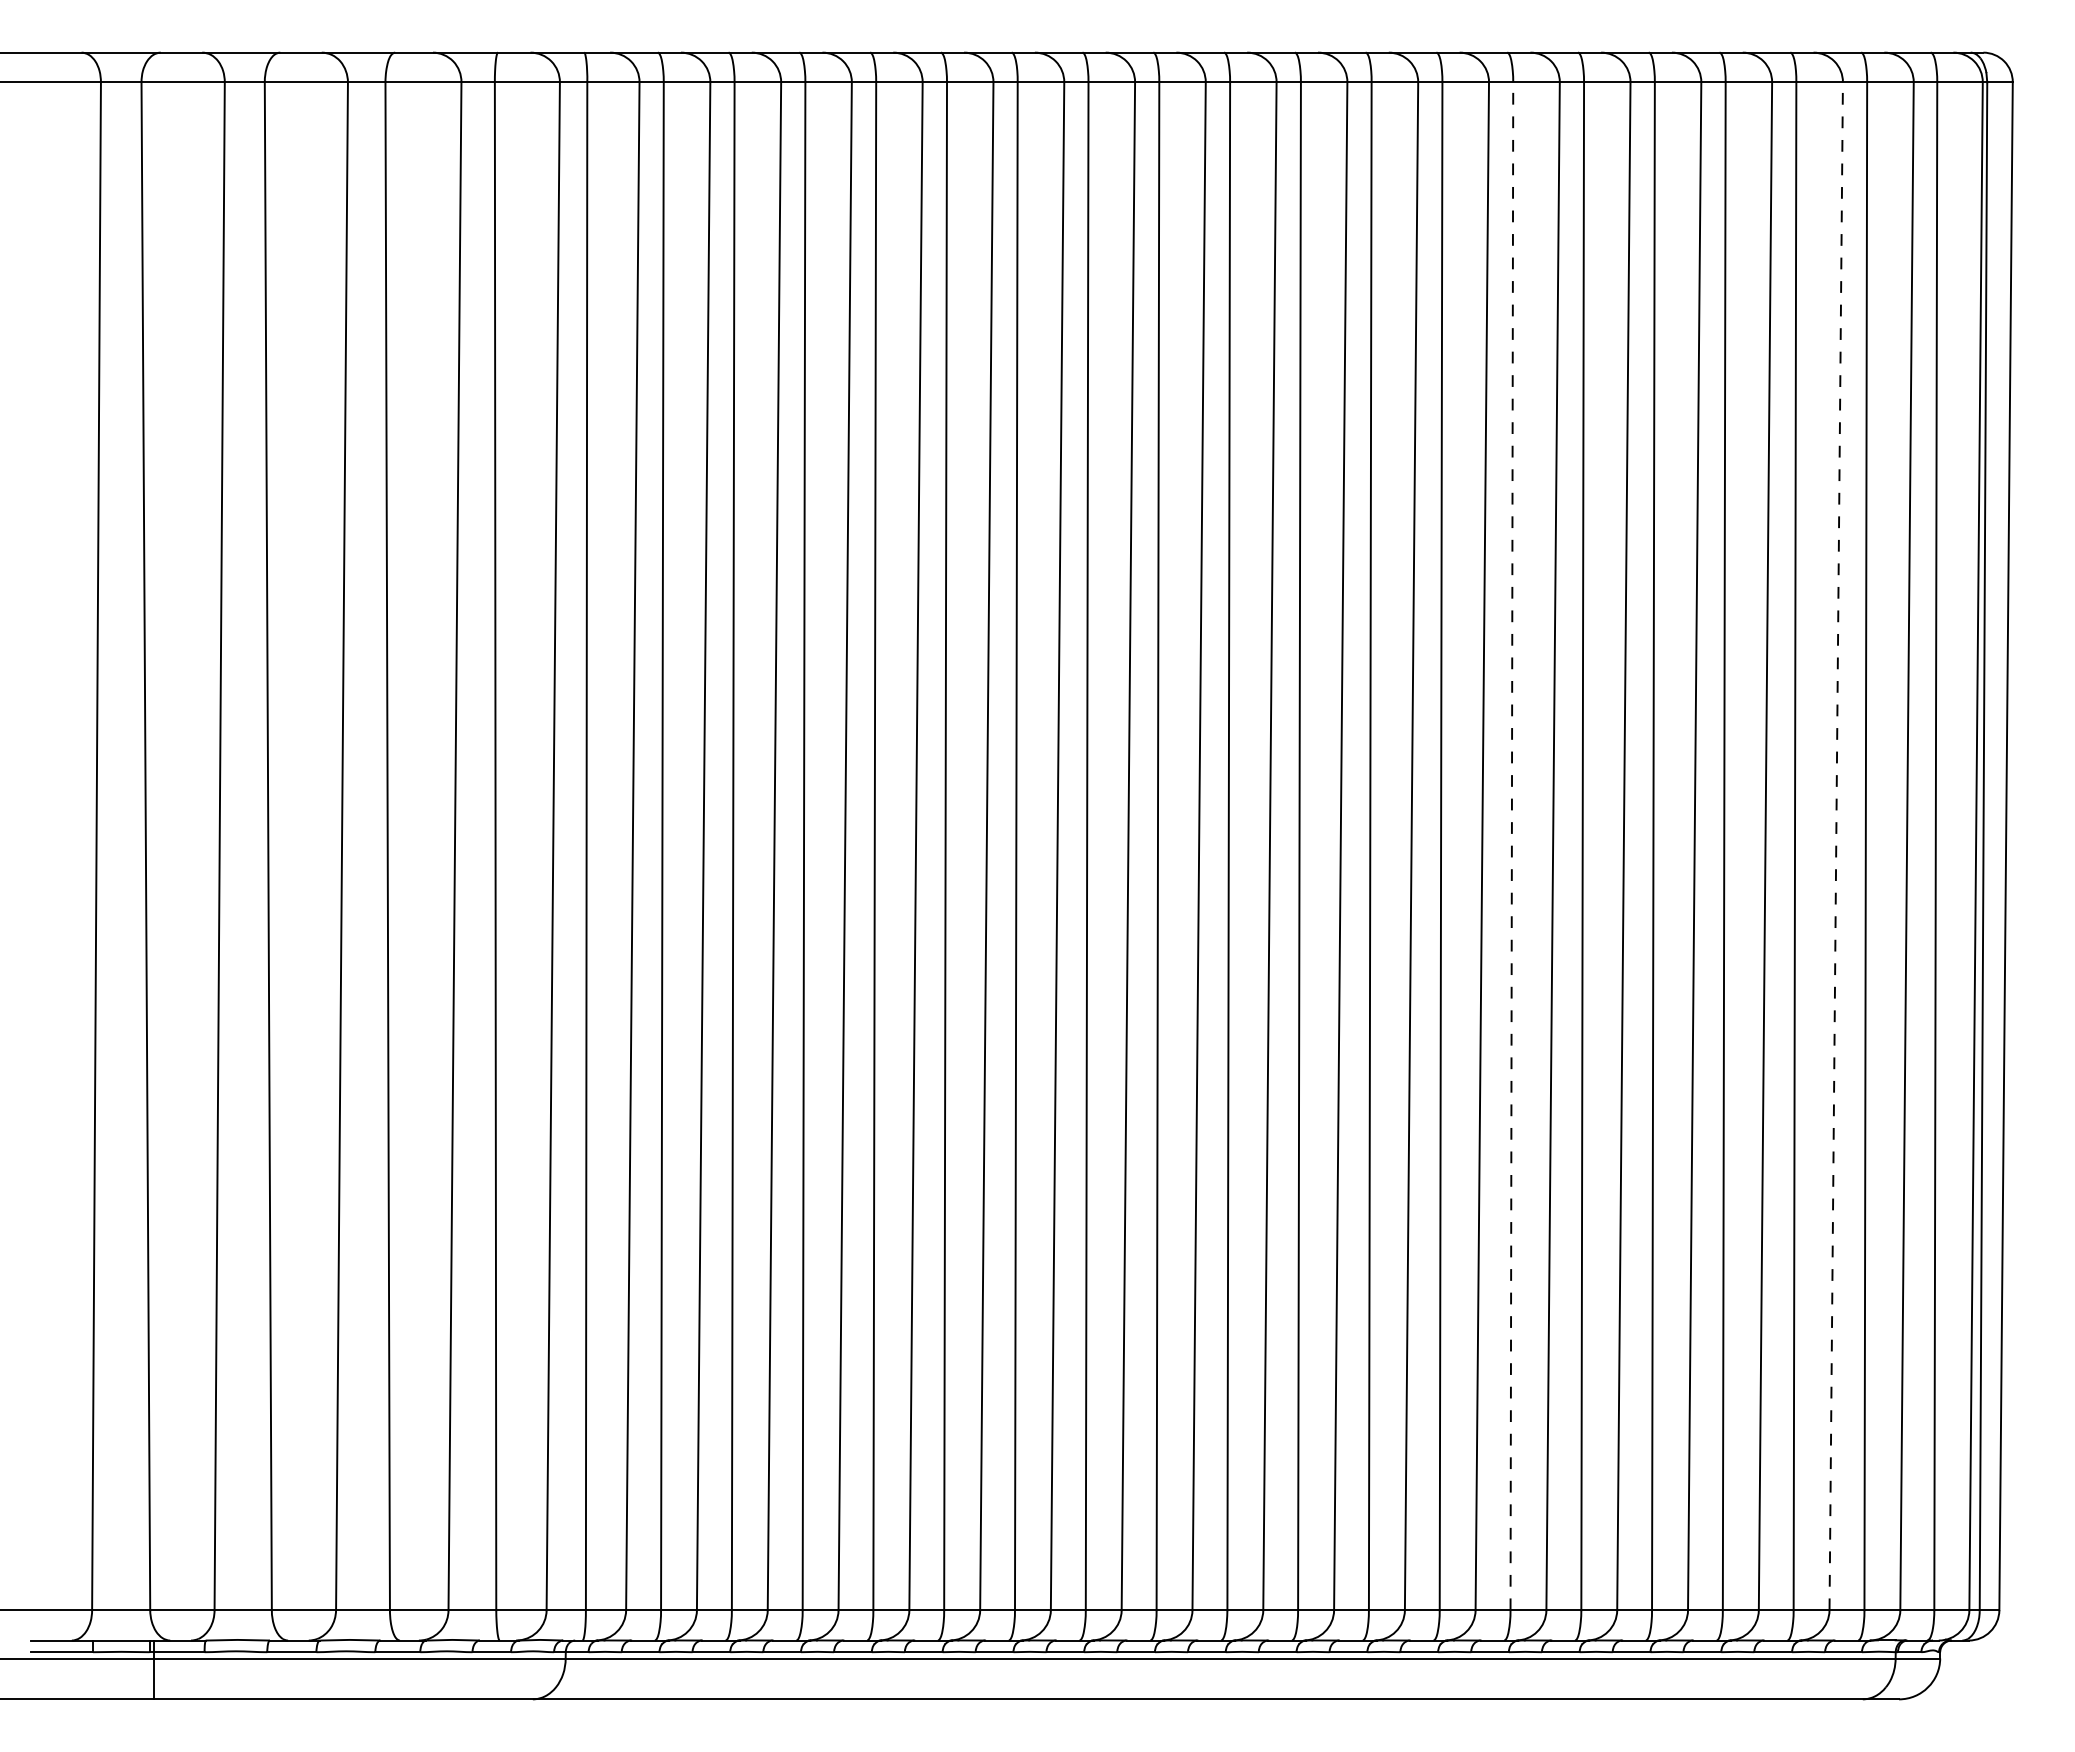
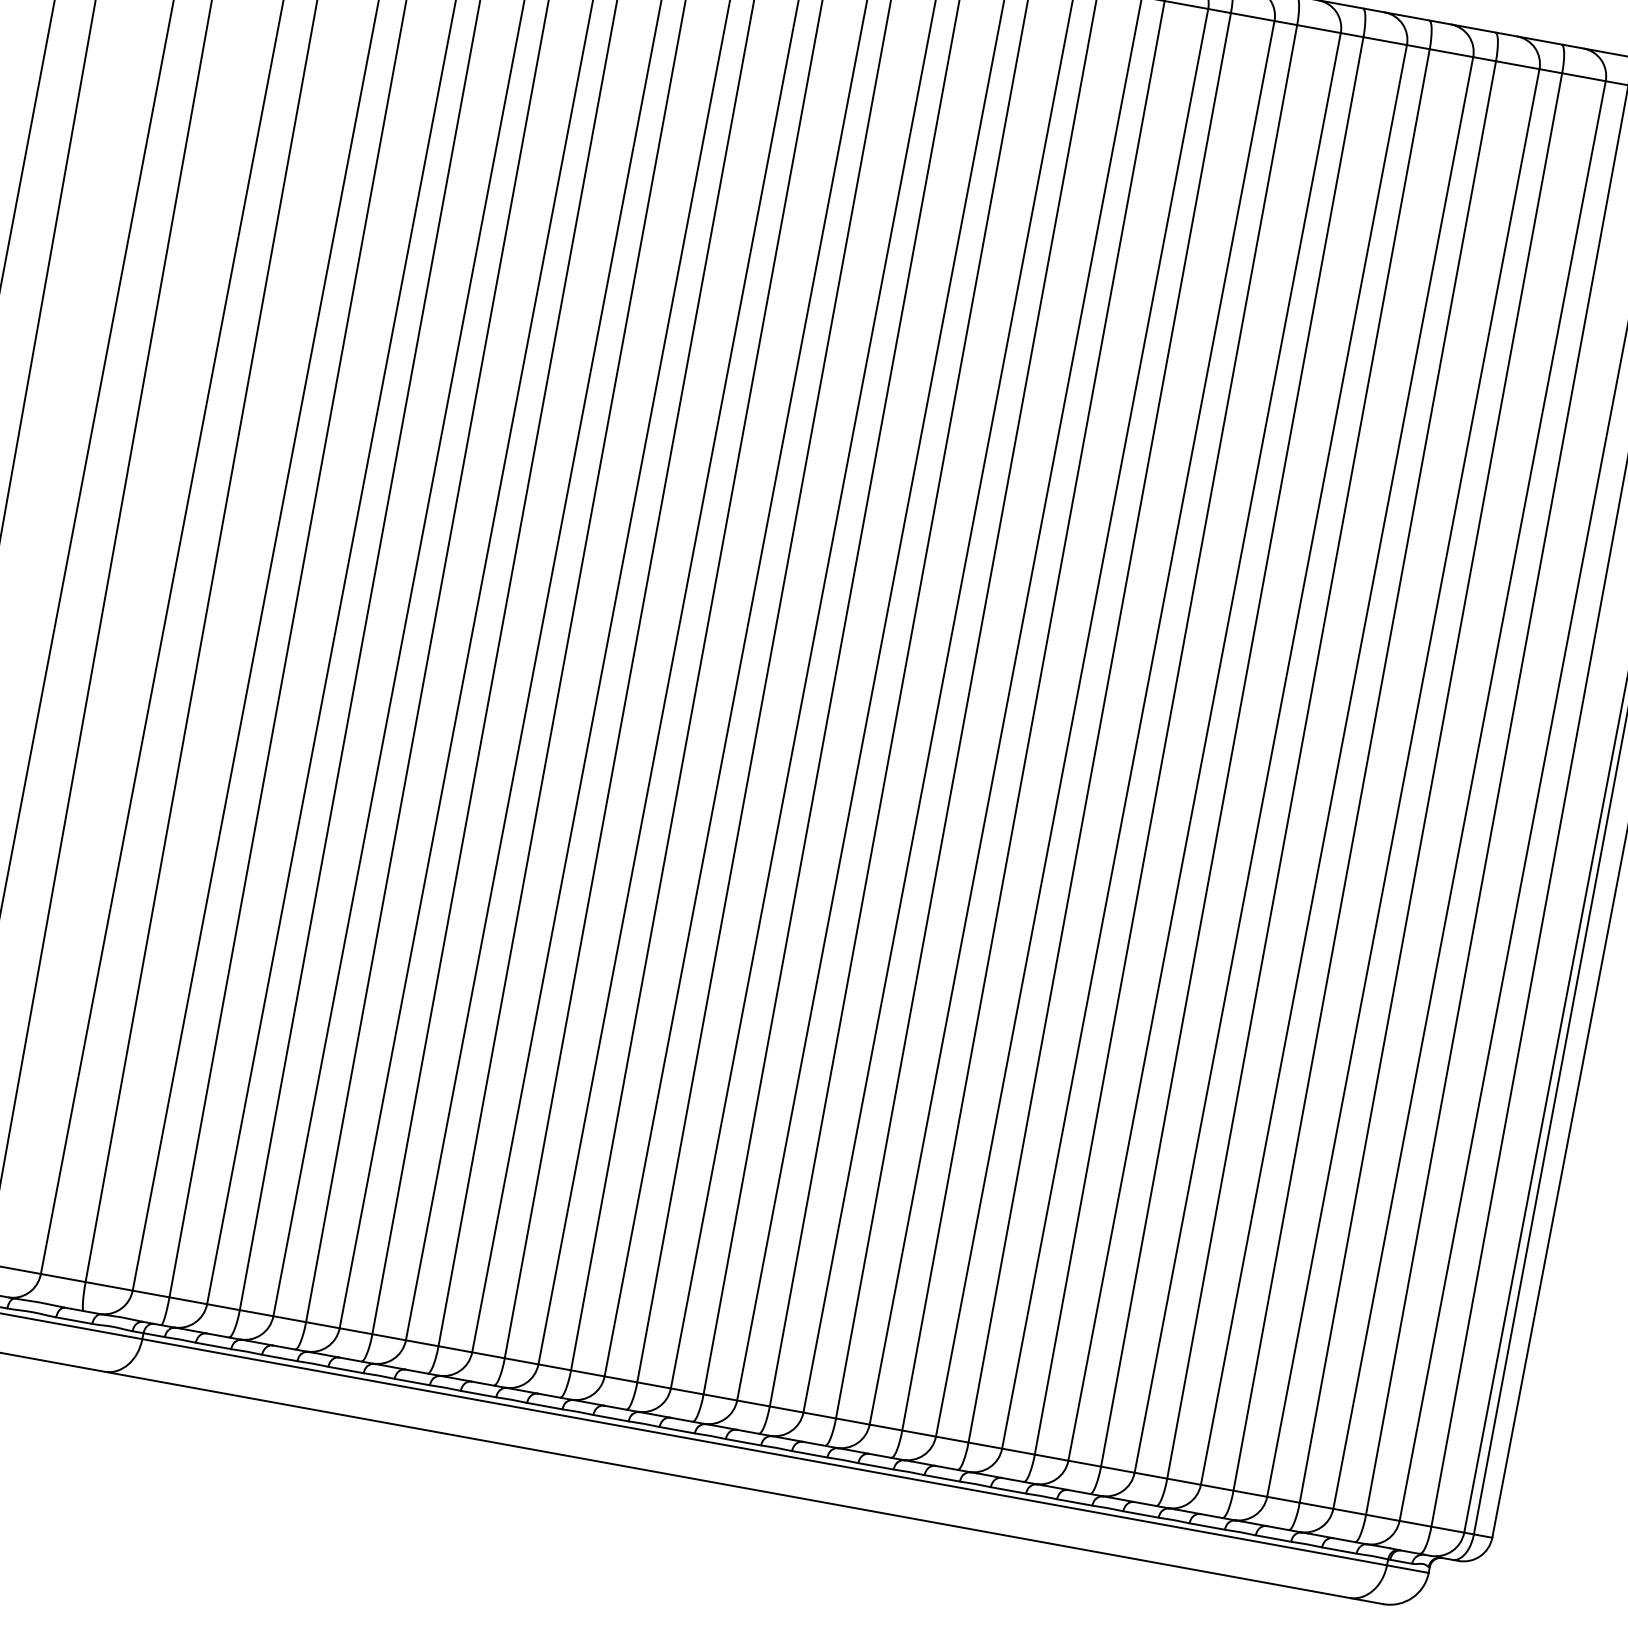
line: (1511, 846) -> (1165, 740), dashed -> solid
line: (1836, 846) -> (1469, 795), dashed -> solid

